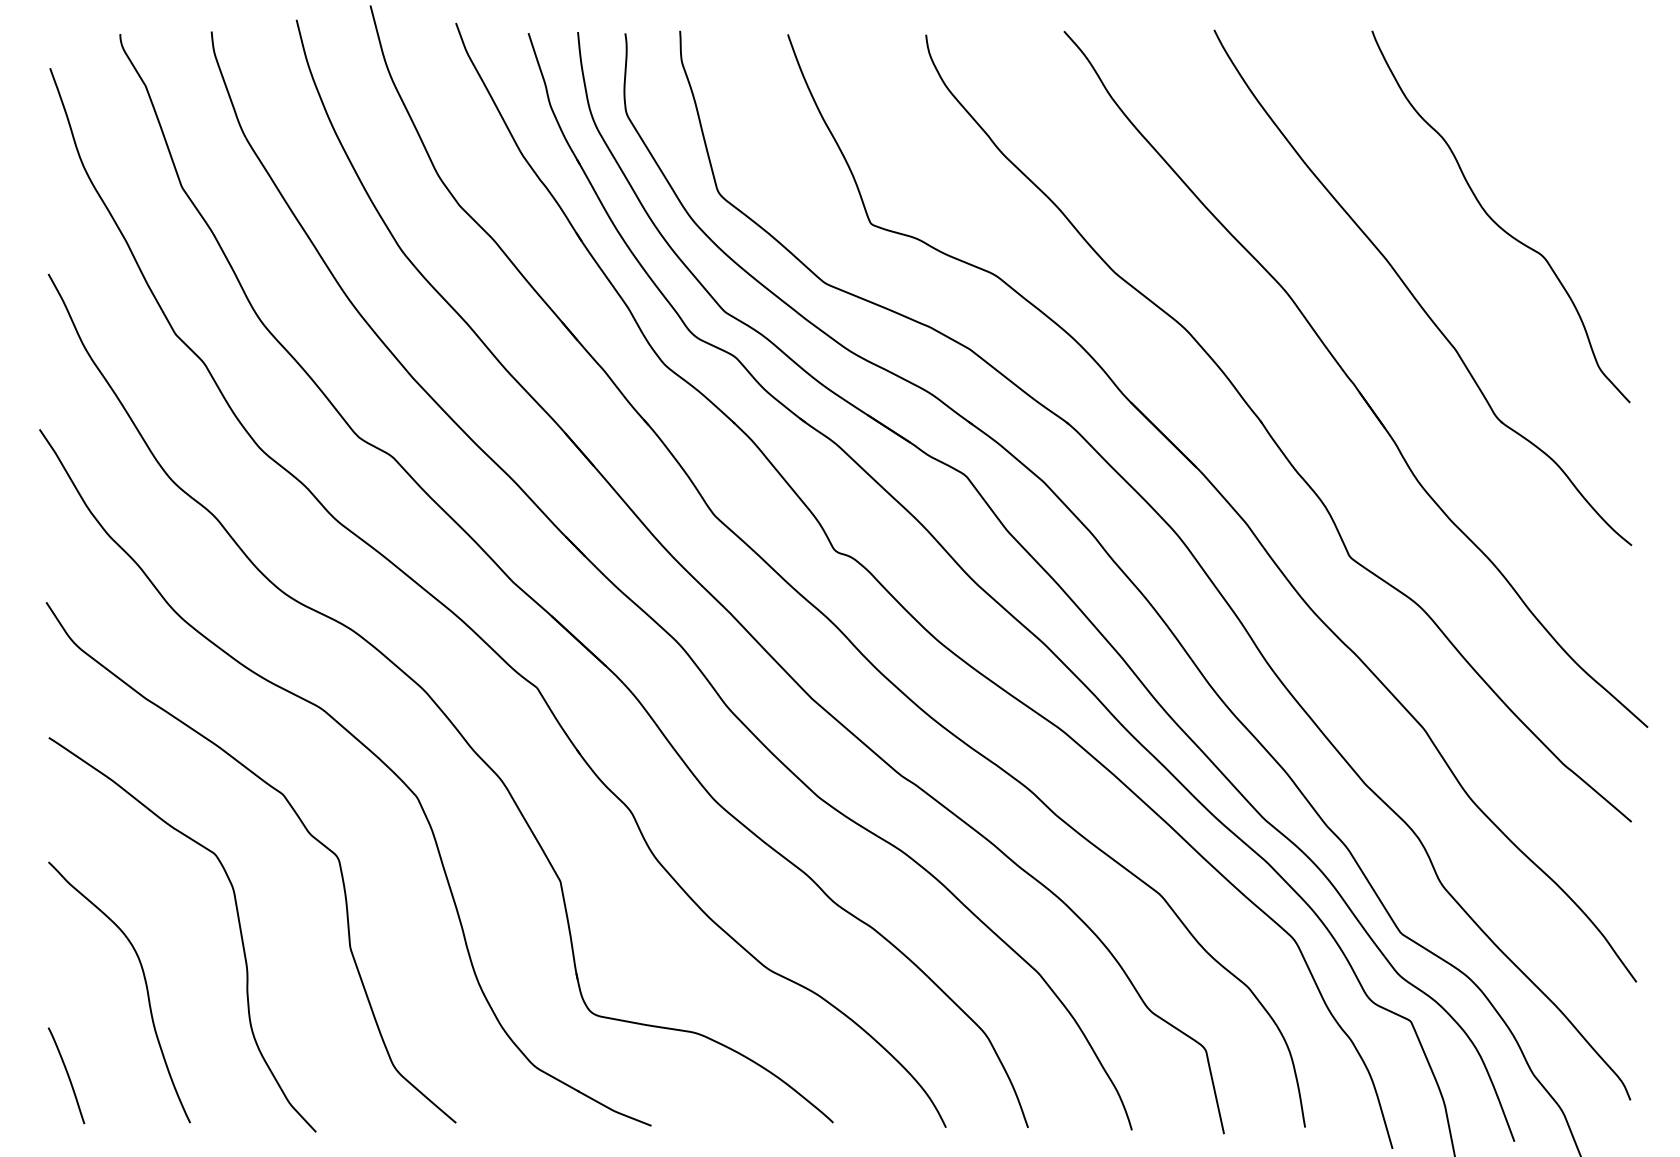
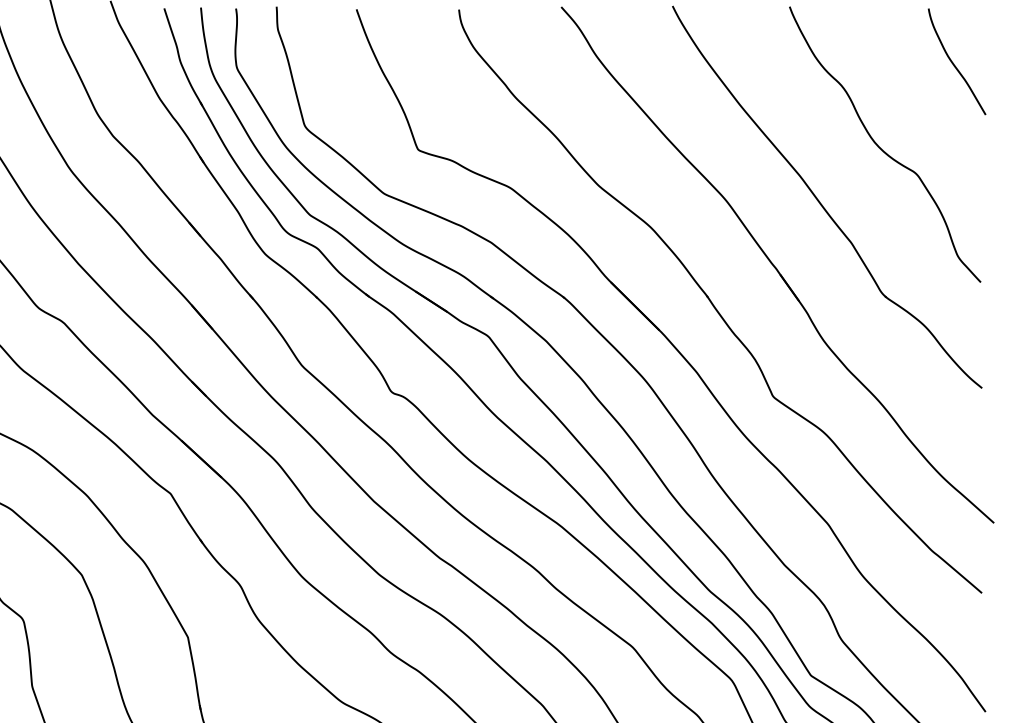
curve: (1593, 107) -> (953, 63), added

